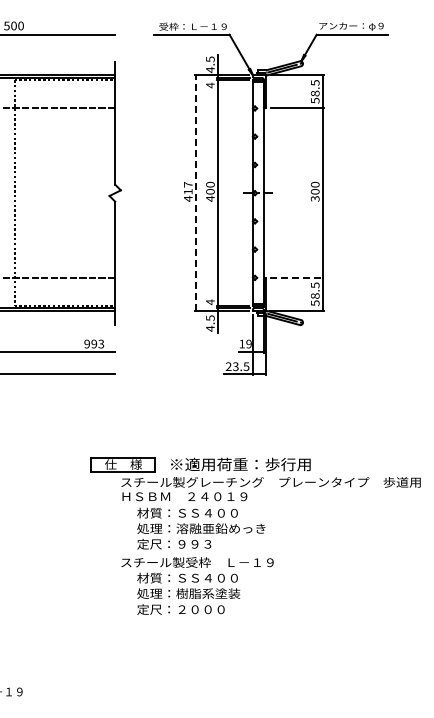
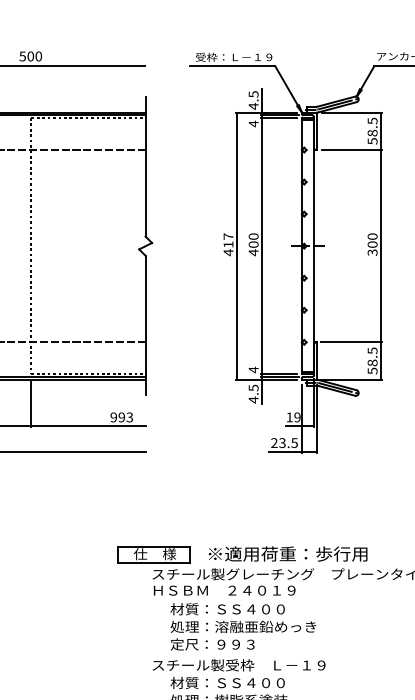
line: (195, 193) -> (236, 246), dashed -> solid
line: (297, 277) -> (352, 341), dashed -> solid
line: (14, 332) -> (31, 404), added

